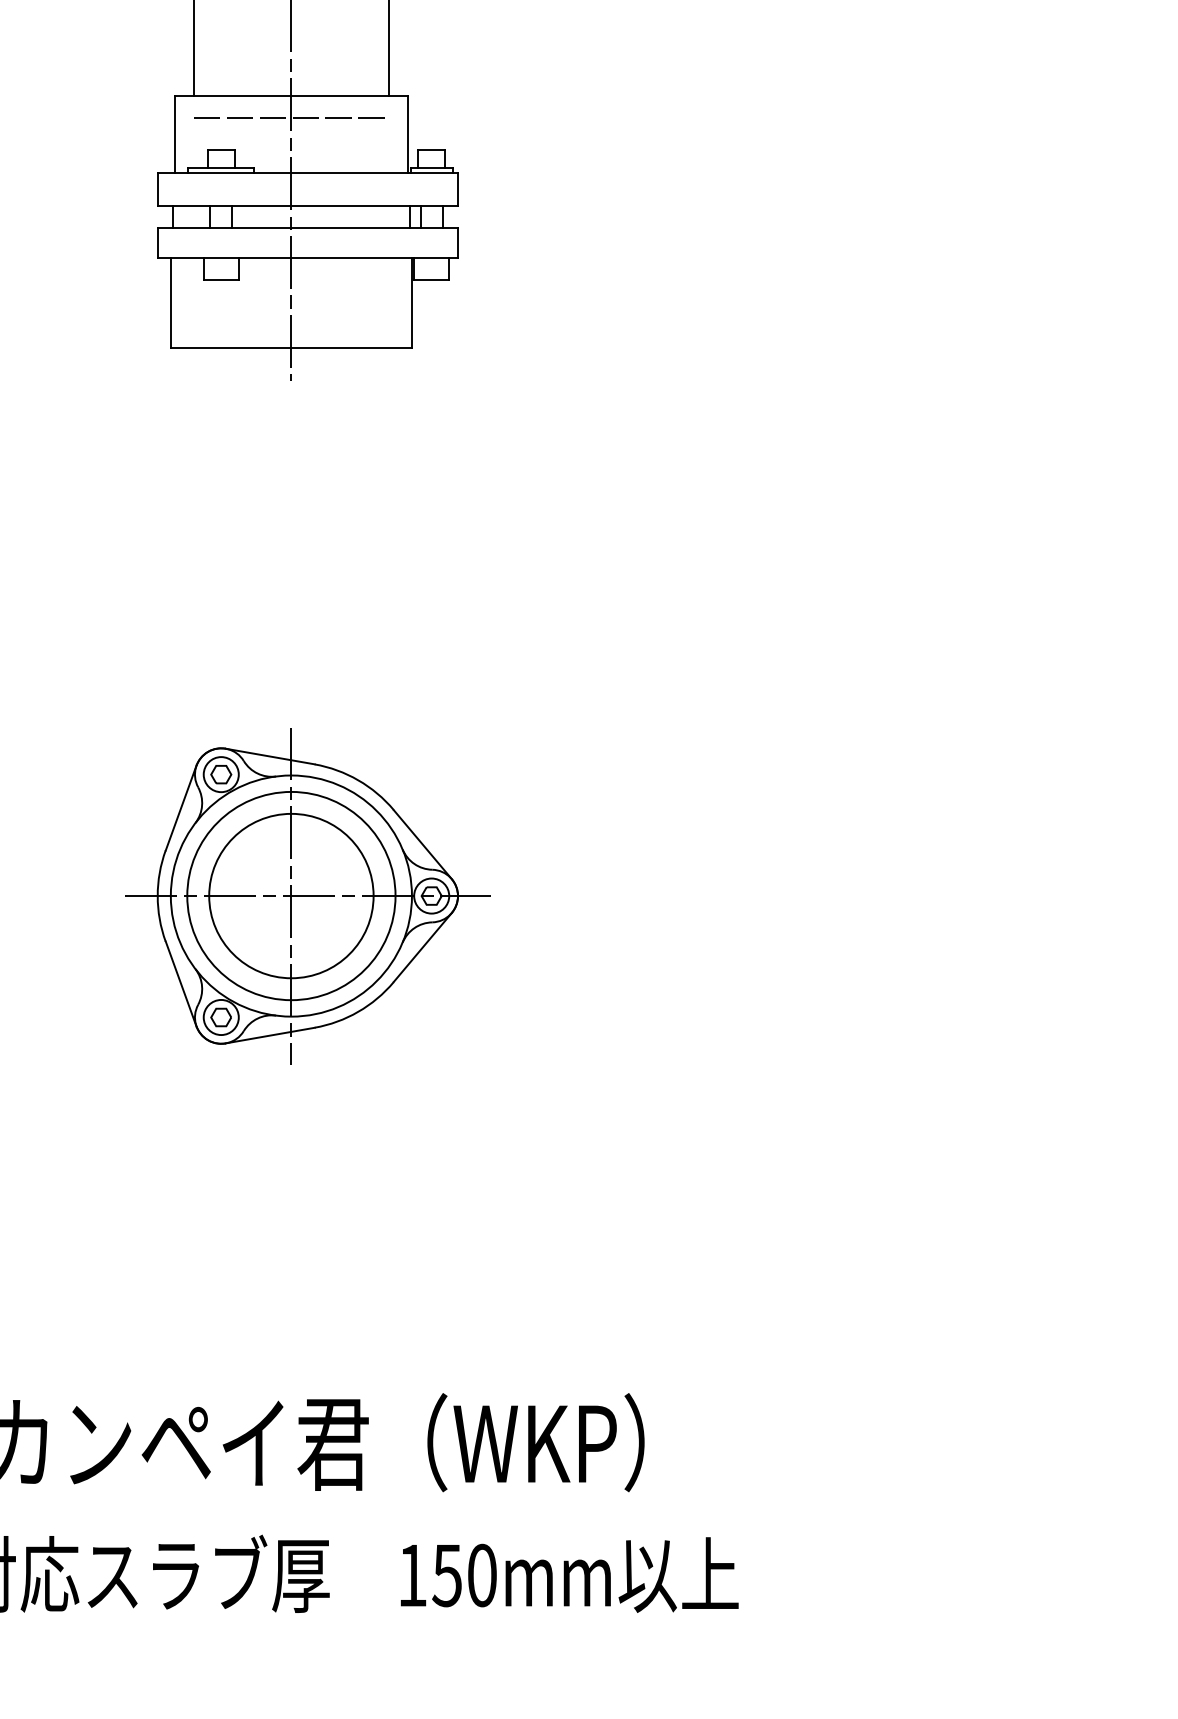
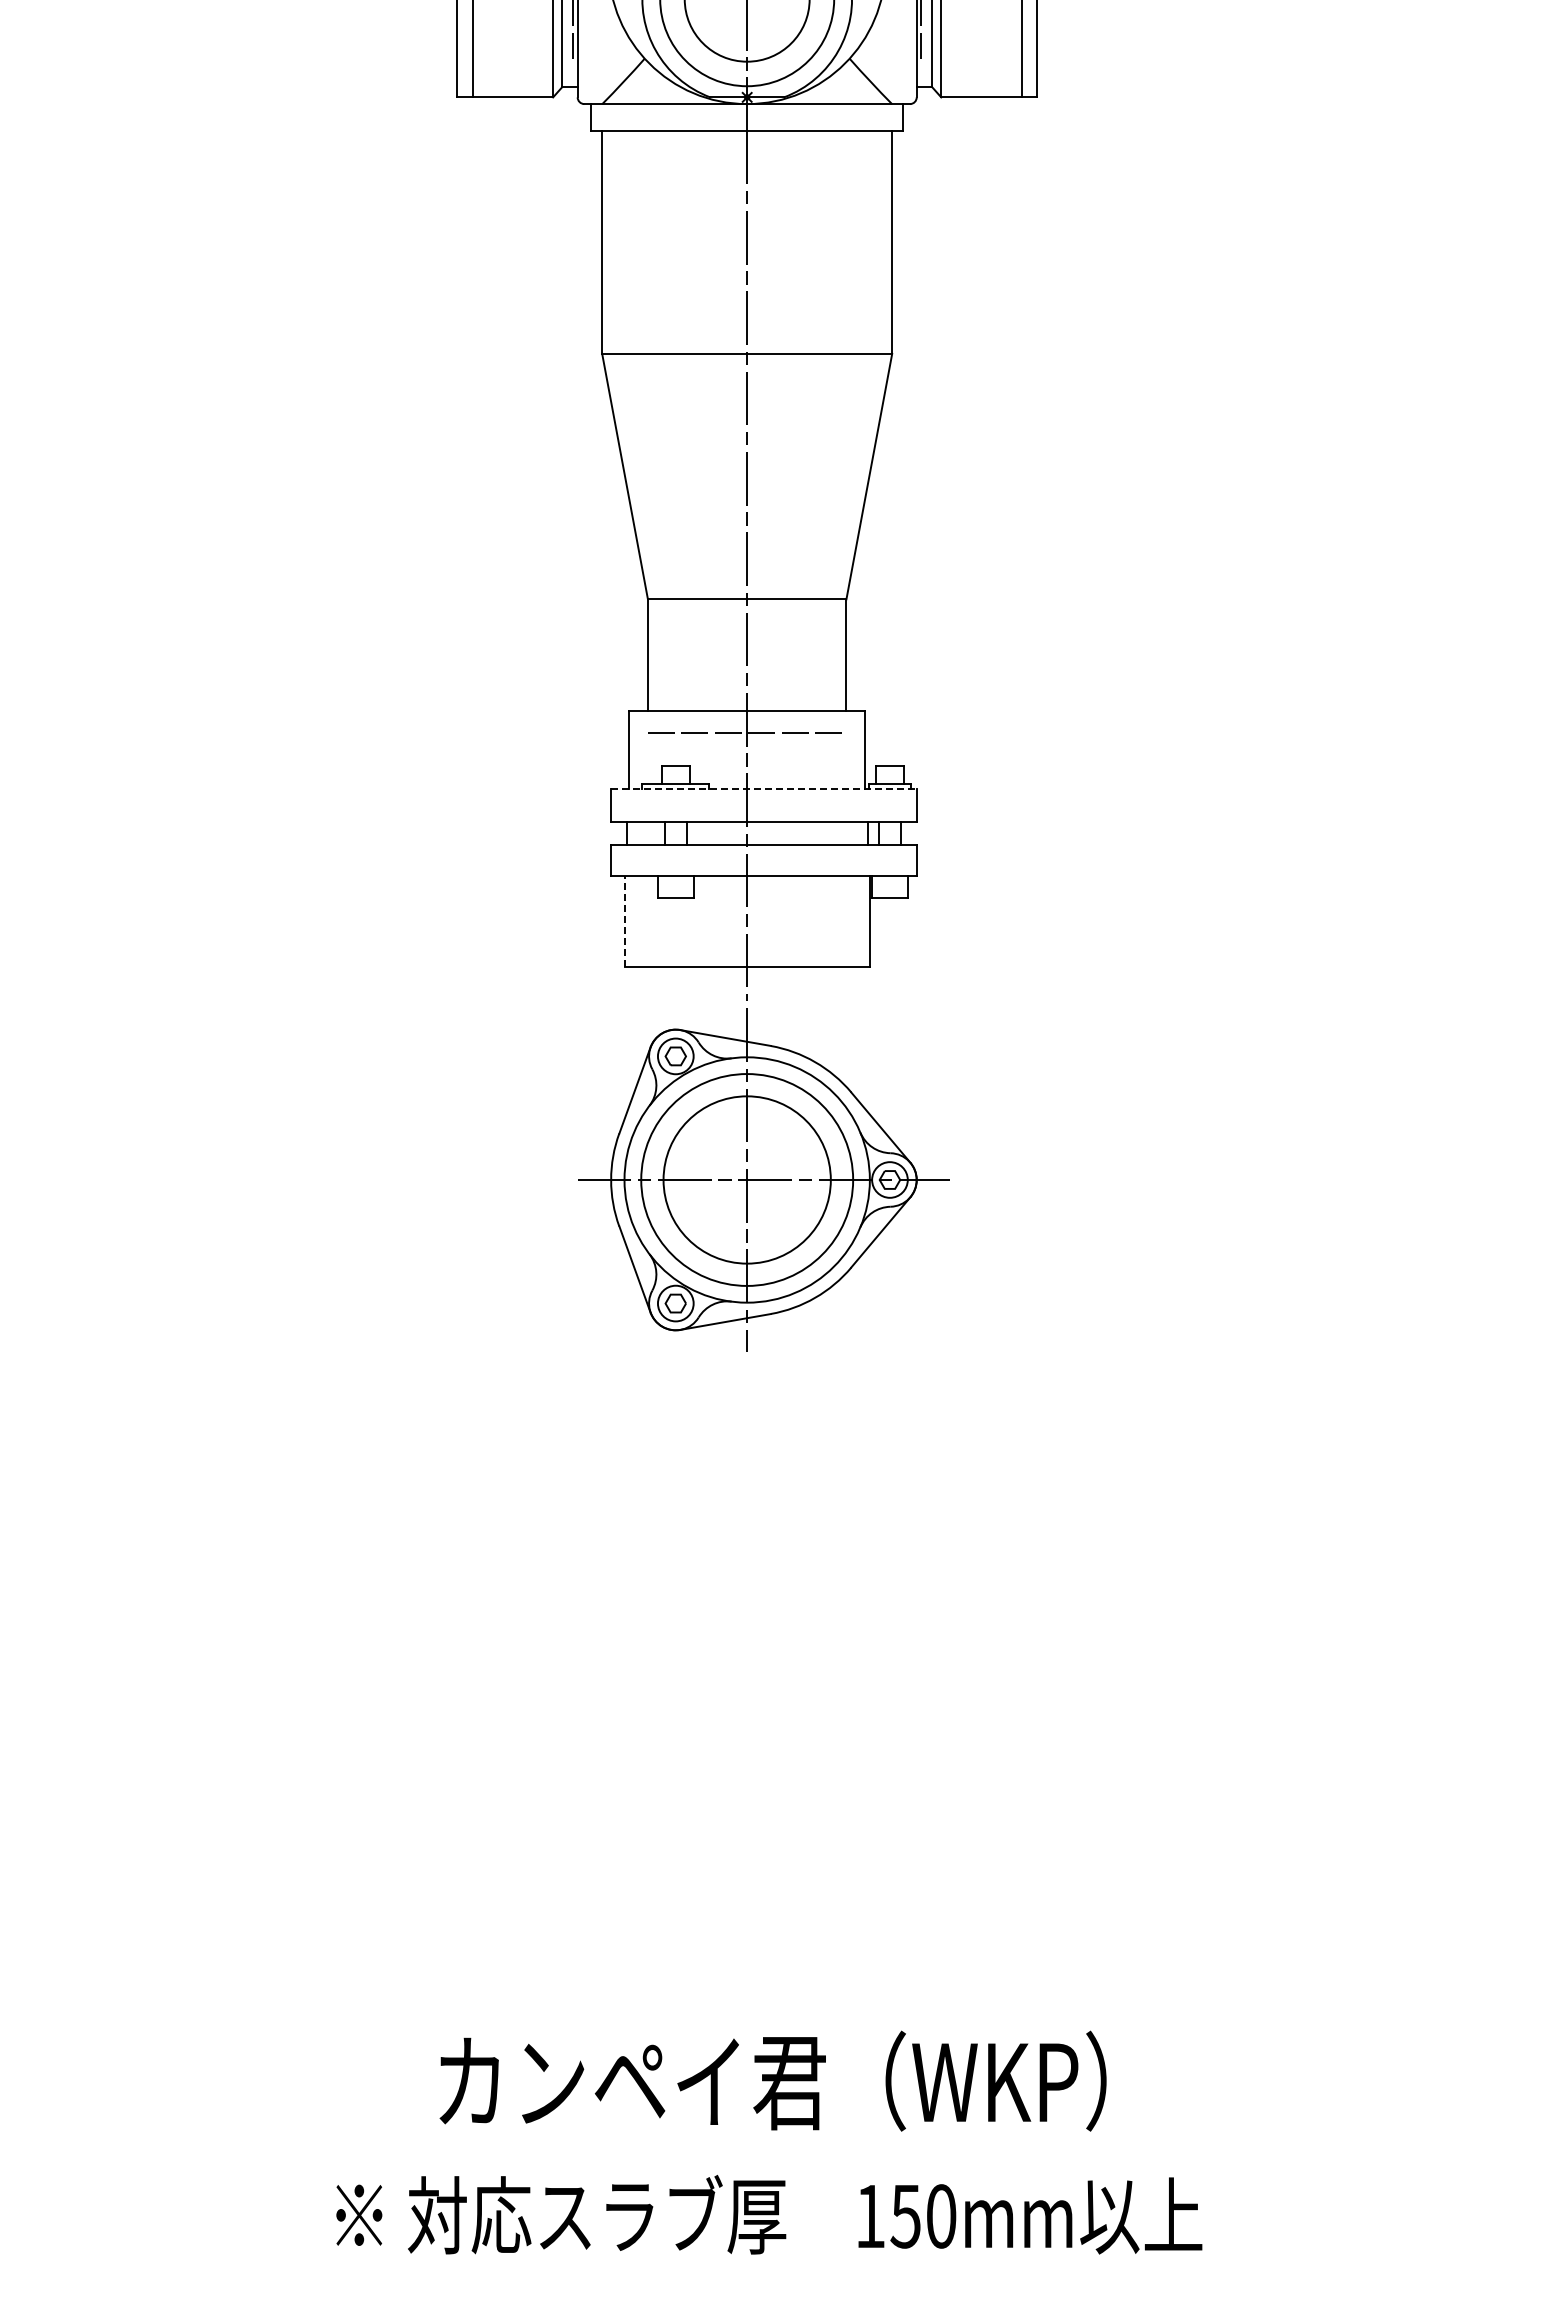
line: (307, 172) -> (763, 788), solid -> dashed
line: (170, 303) -> (624, 921), solid -> dashed
part: (307, 895) -> (763, 1179), moved

